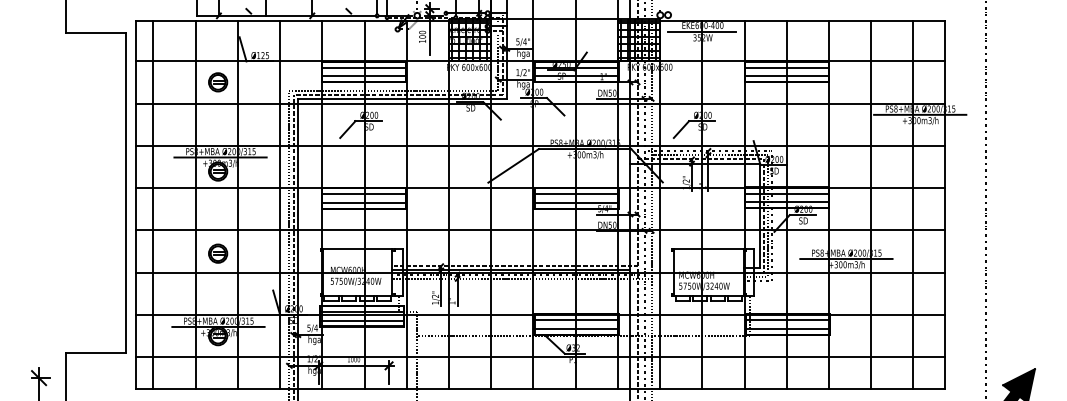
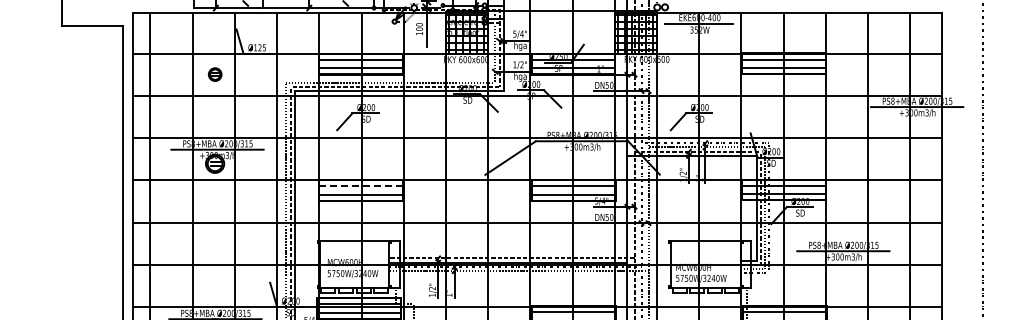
part: (218, 82) -> (215, 74), size x0.7
line: (364, 194) -> (361, 186), solid -> dashed
part: (218, 253) -> (215, 245), removed

